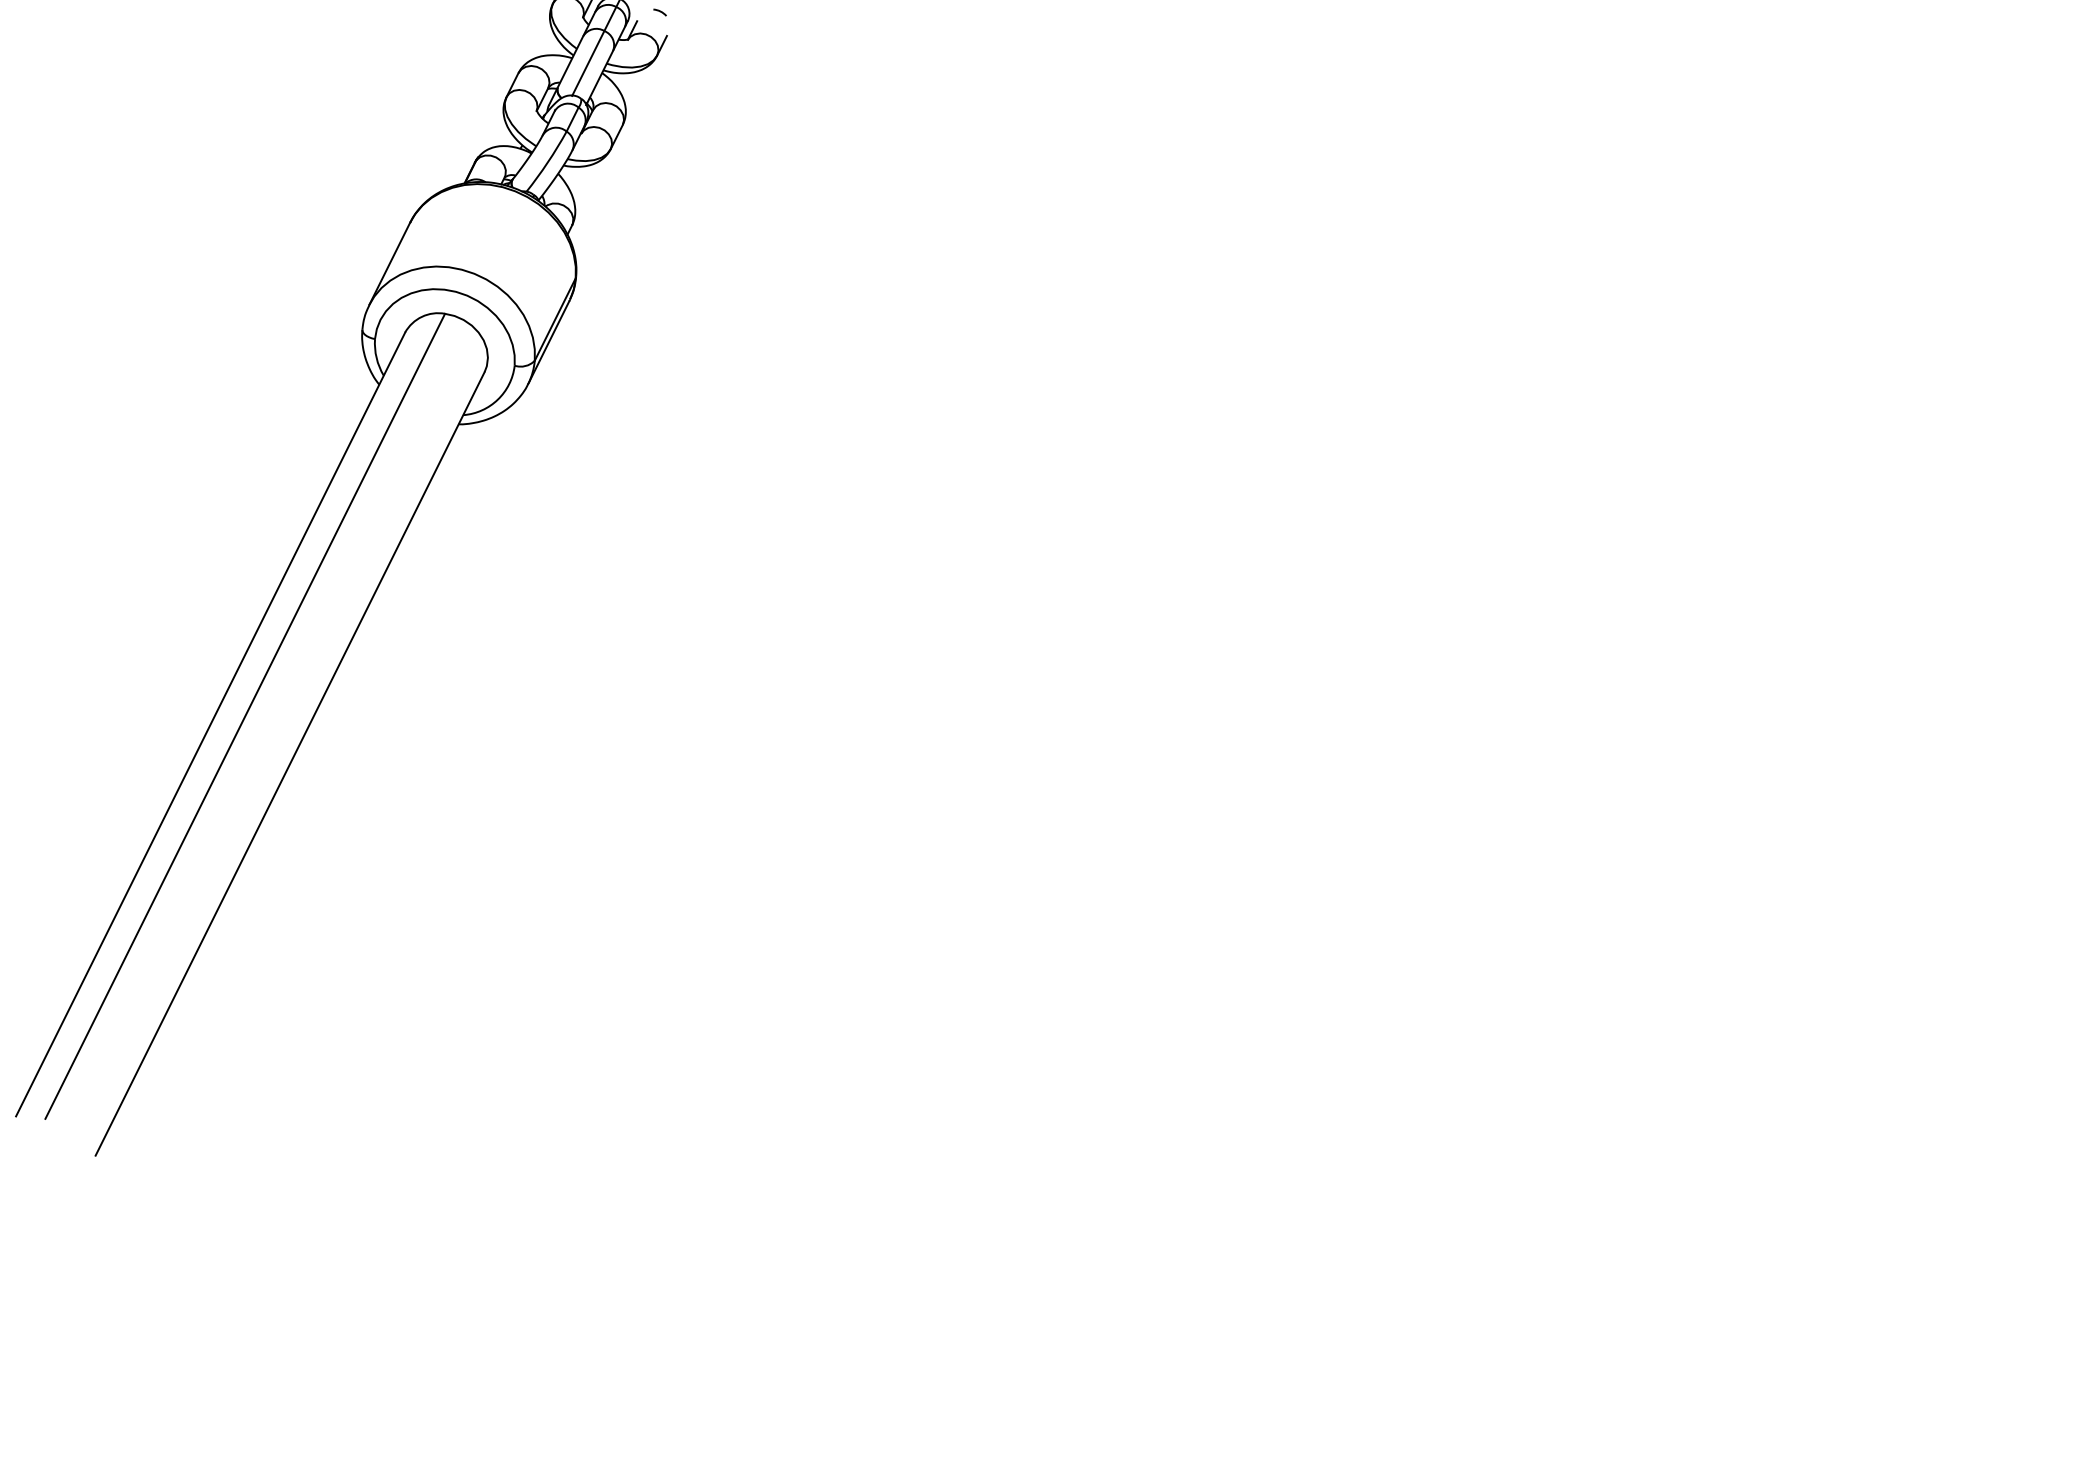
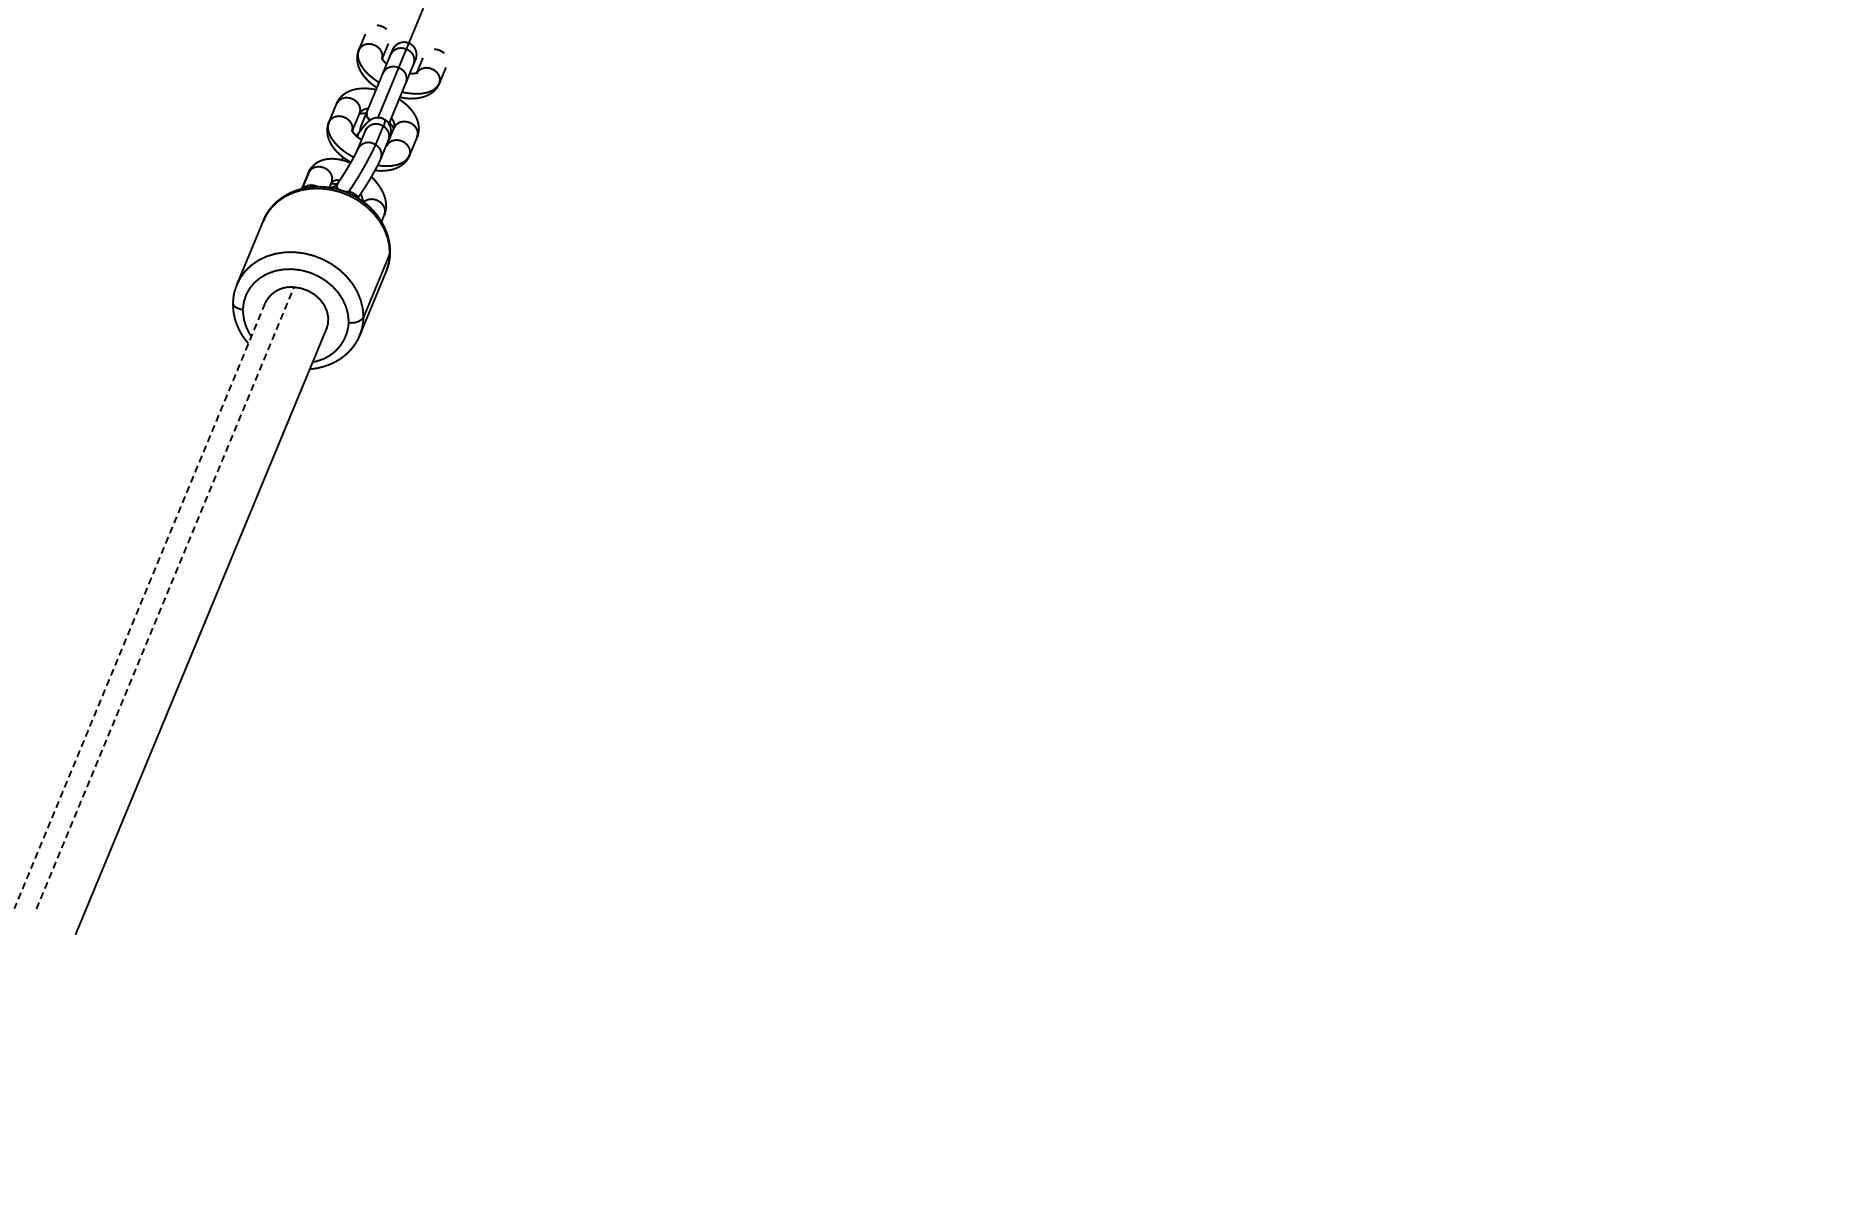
line: (245, 716) -> (165, 598), solid -> dashed
line: (210, 725) -> (139, 606), solid -> dashed

